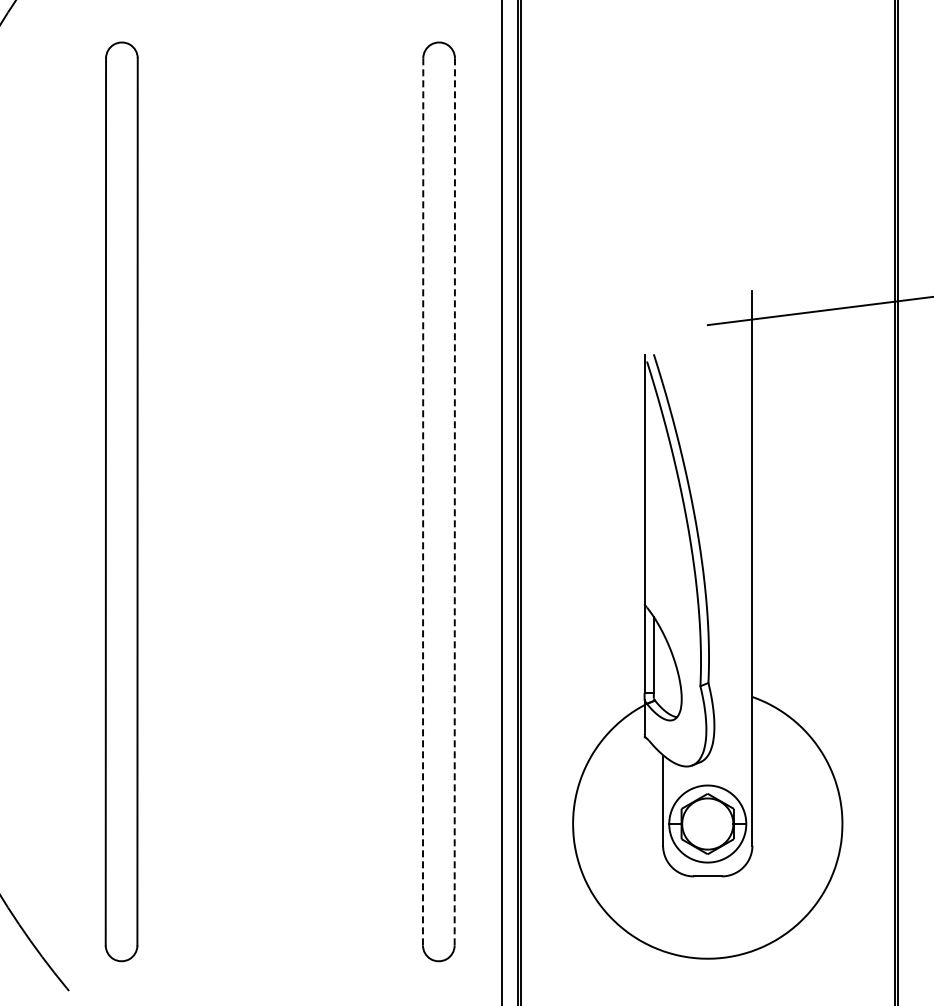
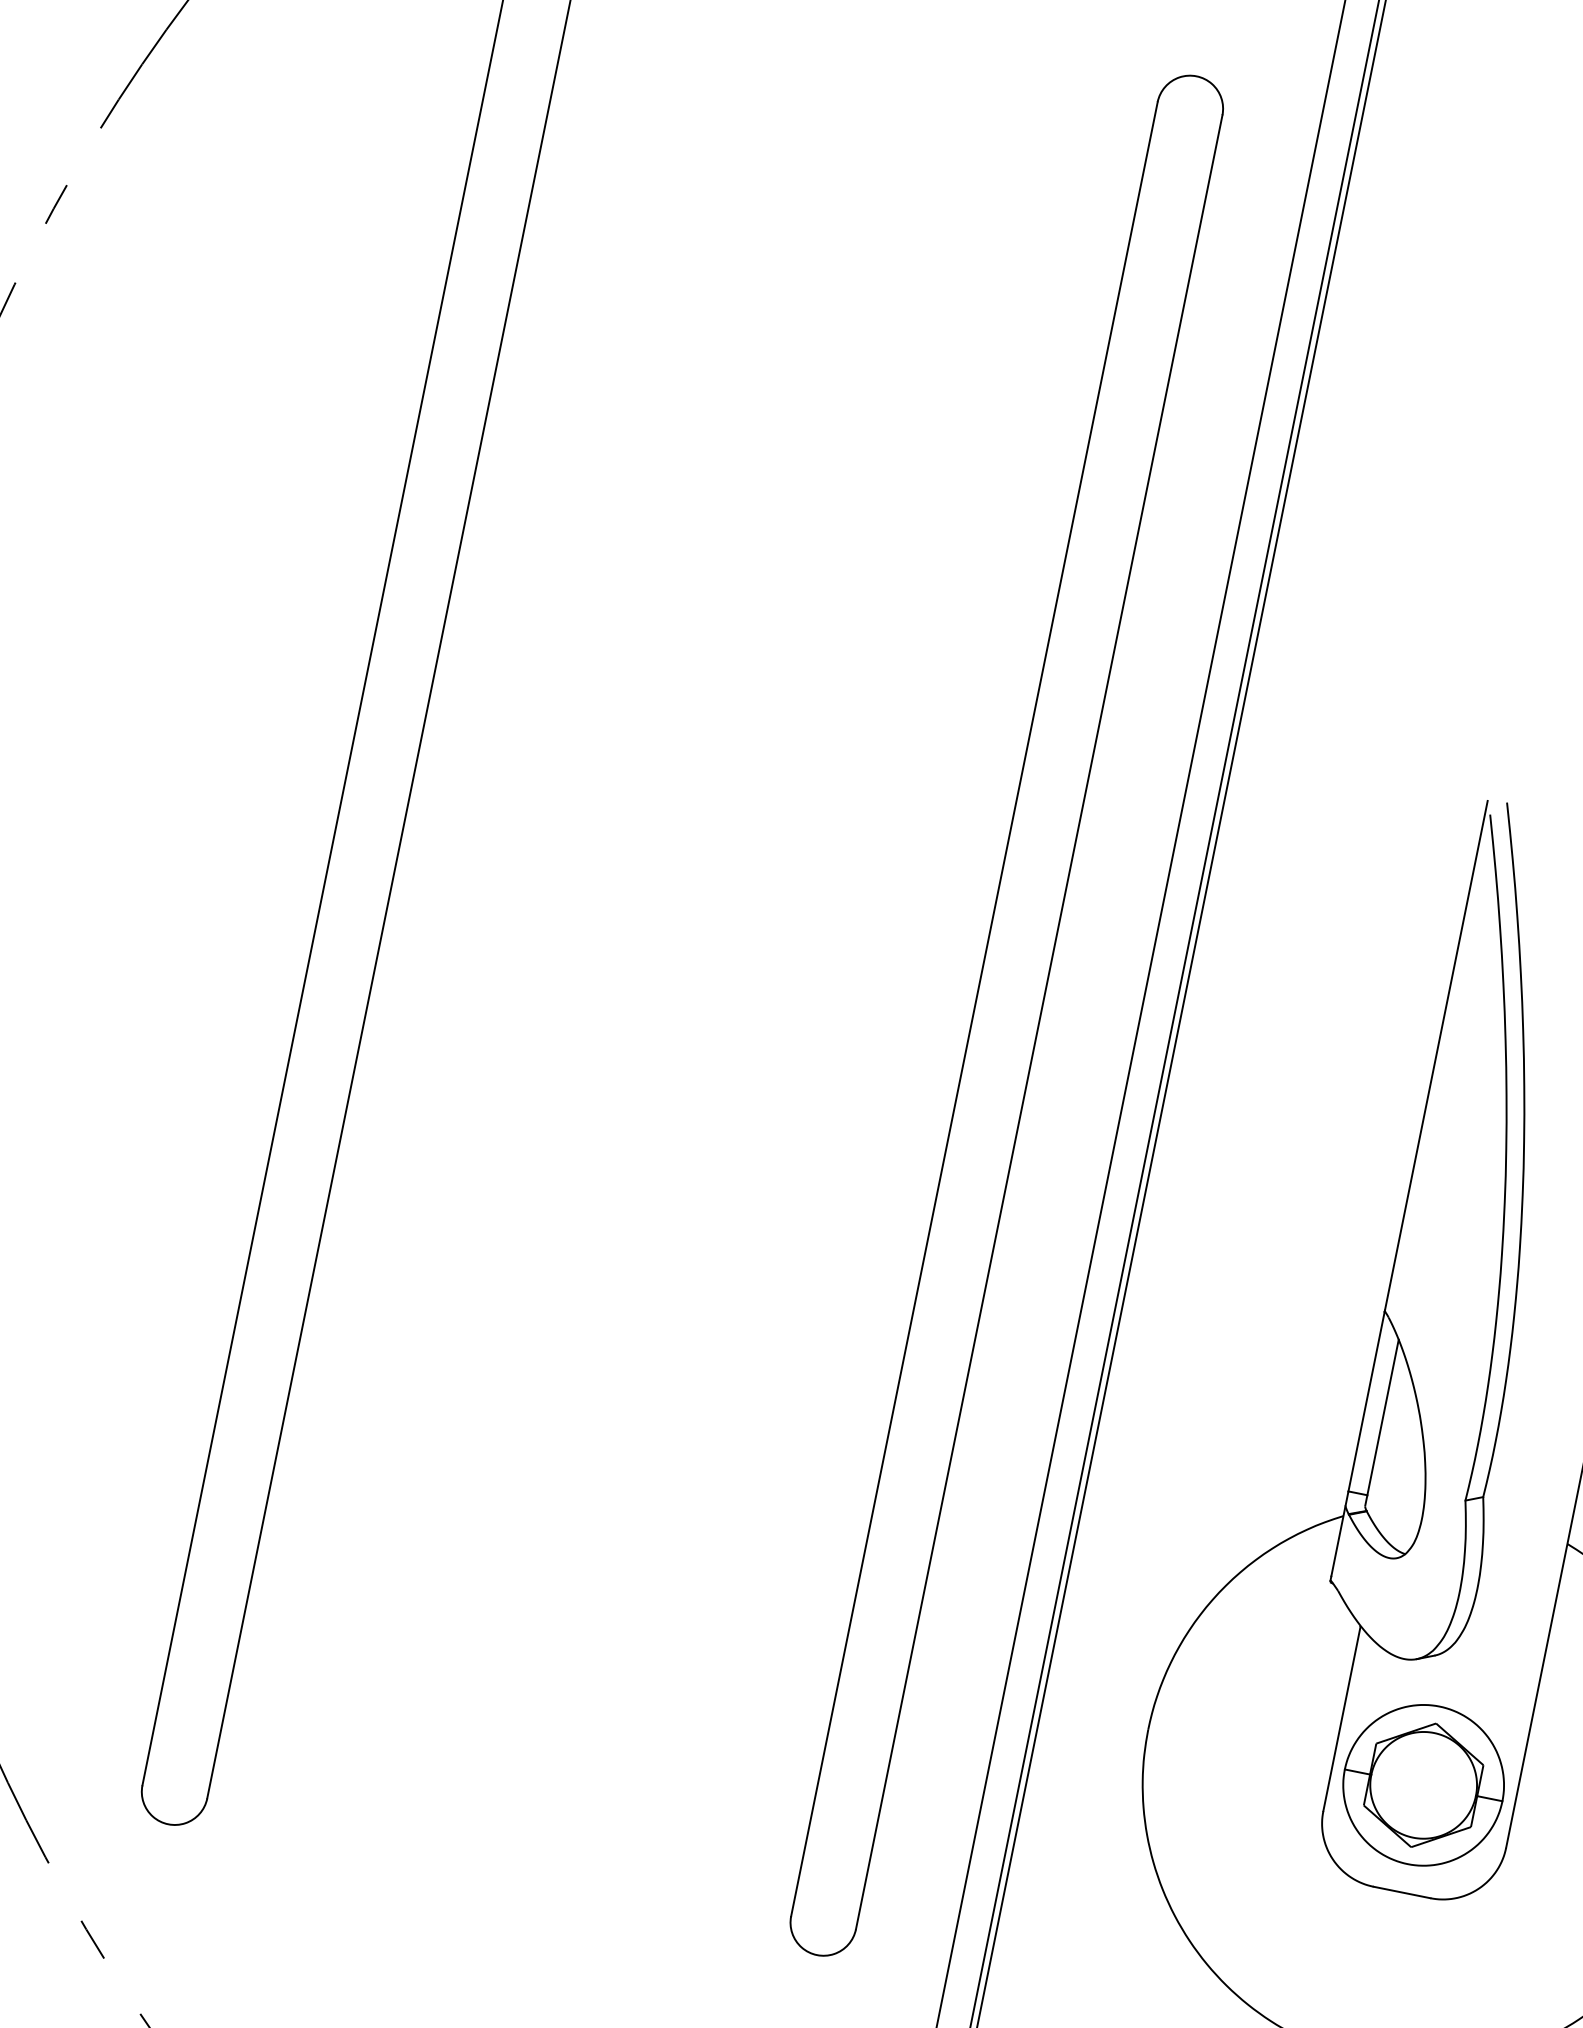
line: (423, 501) -> (975, 1008), dashed -> solid
line: (454, 501) -> (1038, 1021), dashed -> solid

